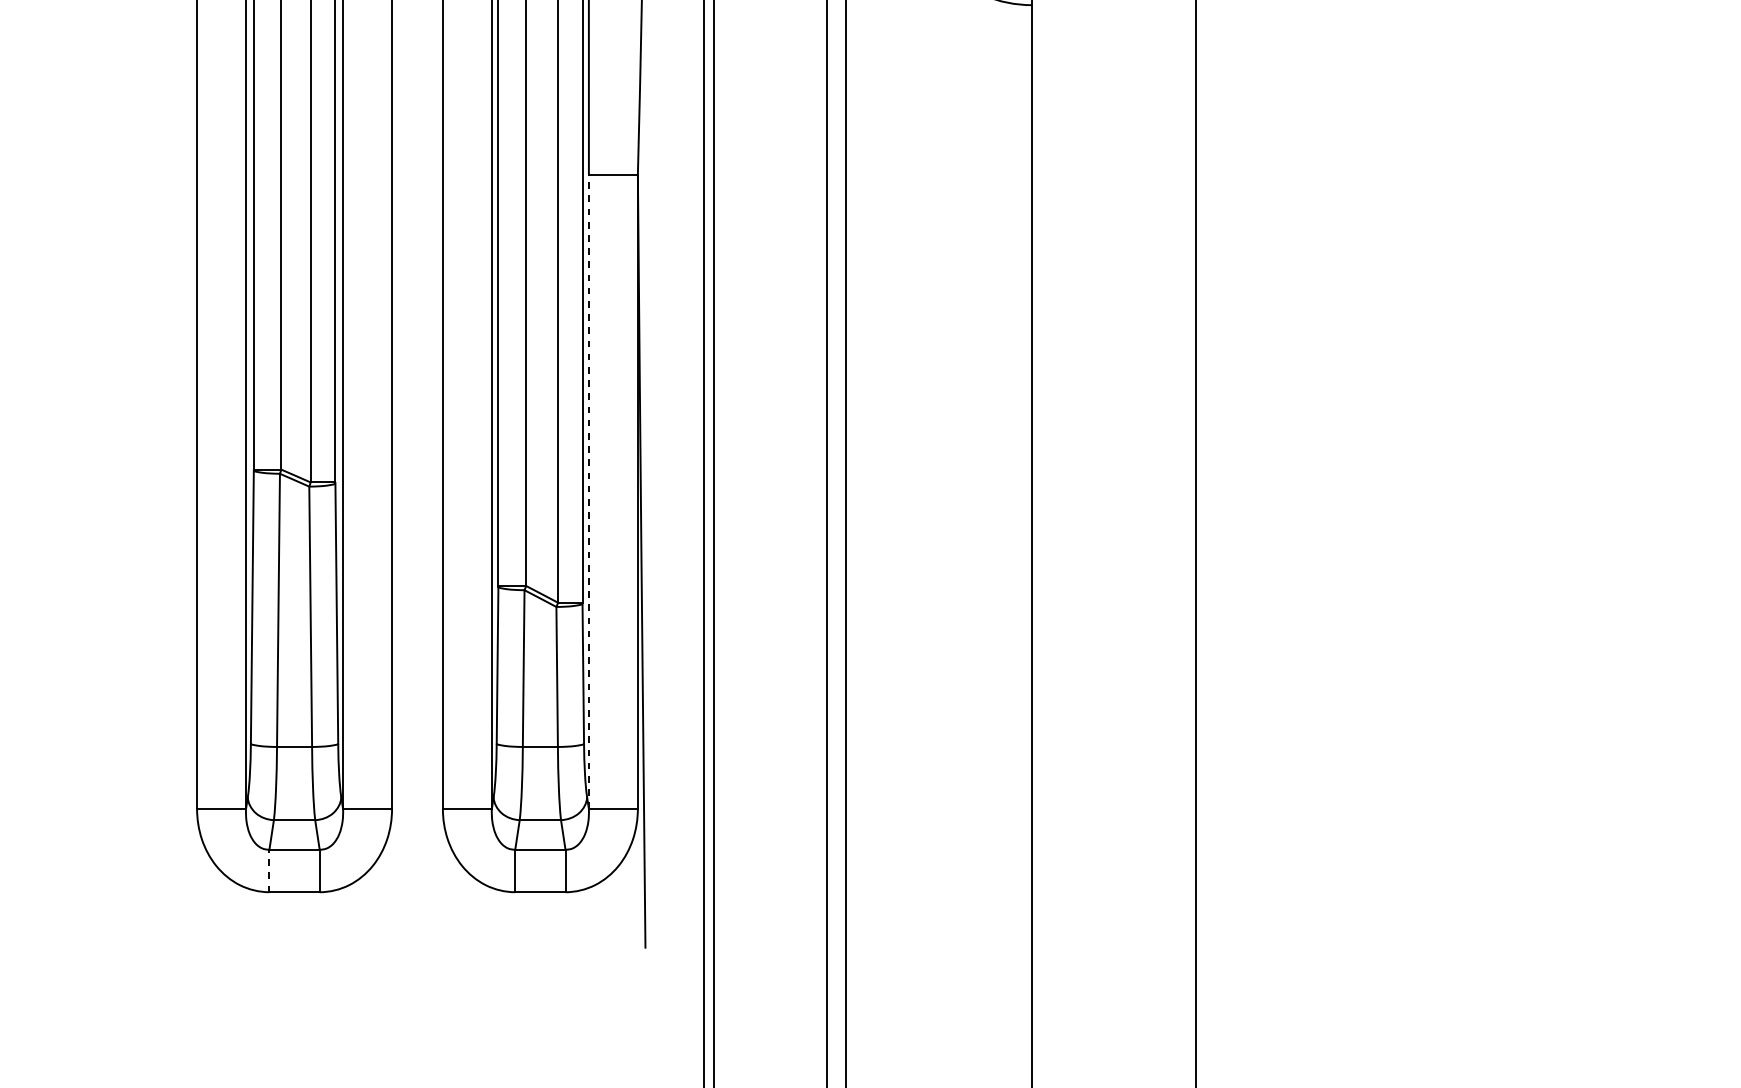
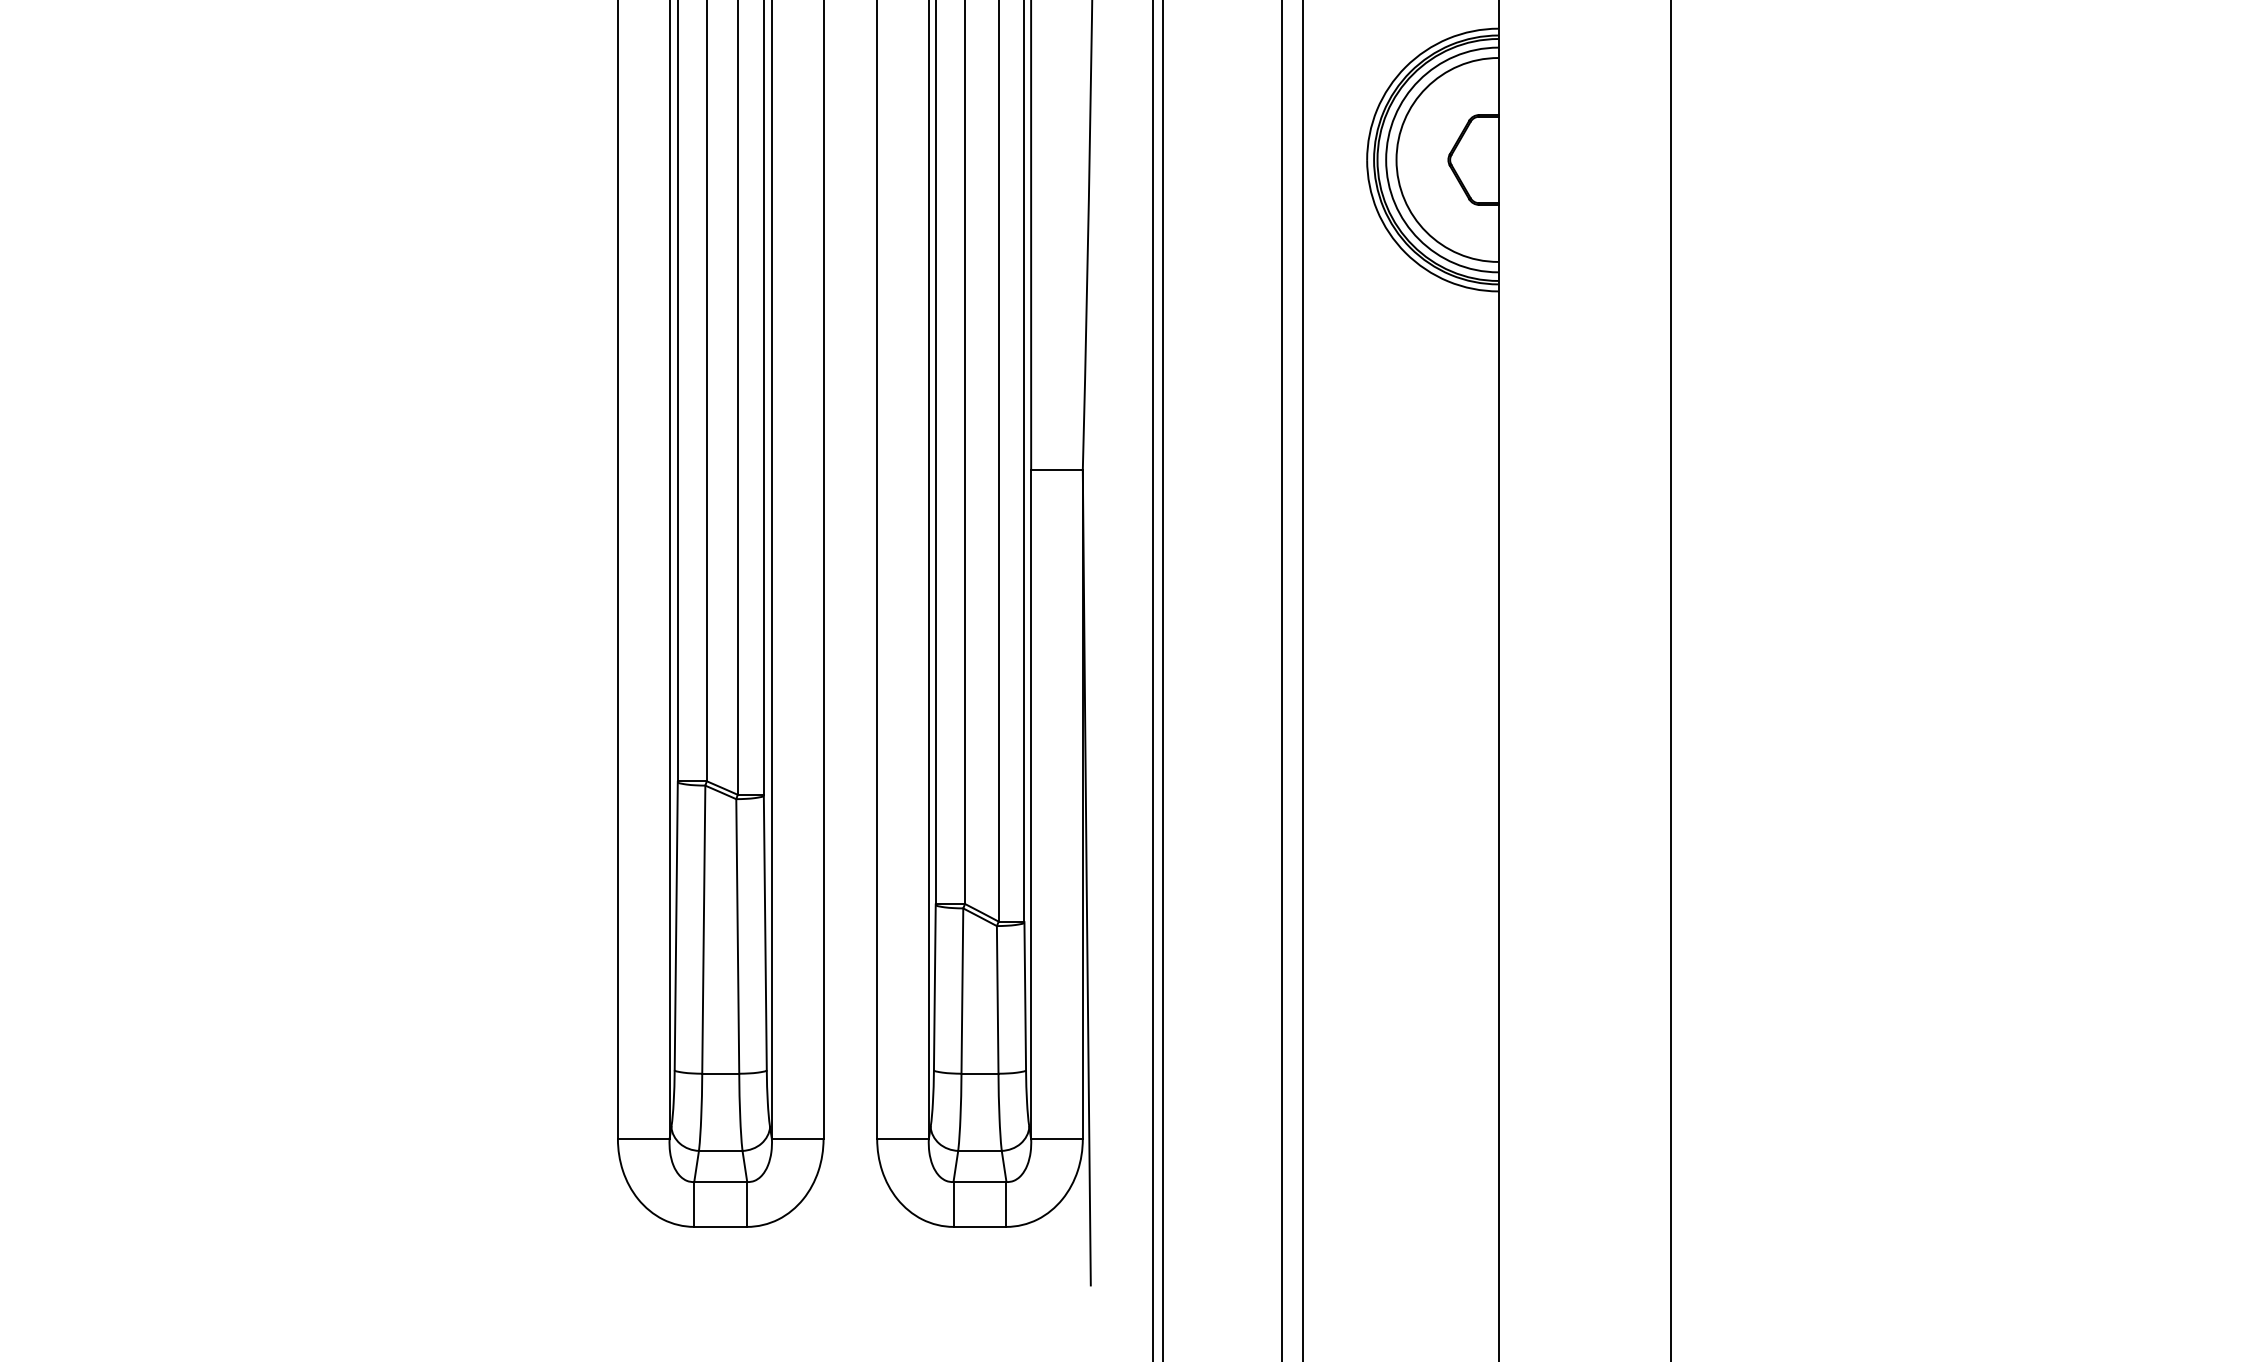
line: (589, 491) -> (1031, 804), dashed -> solid
line: (269, 870) -> (694, 1203), dashed -> solid

